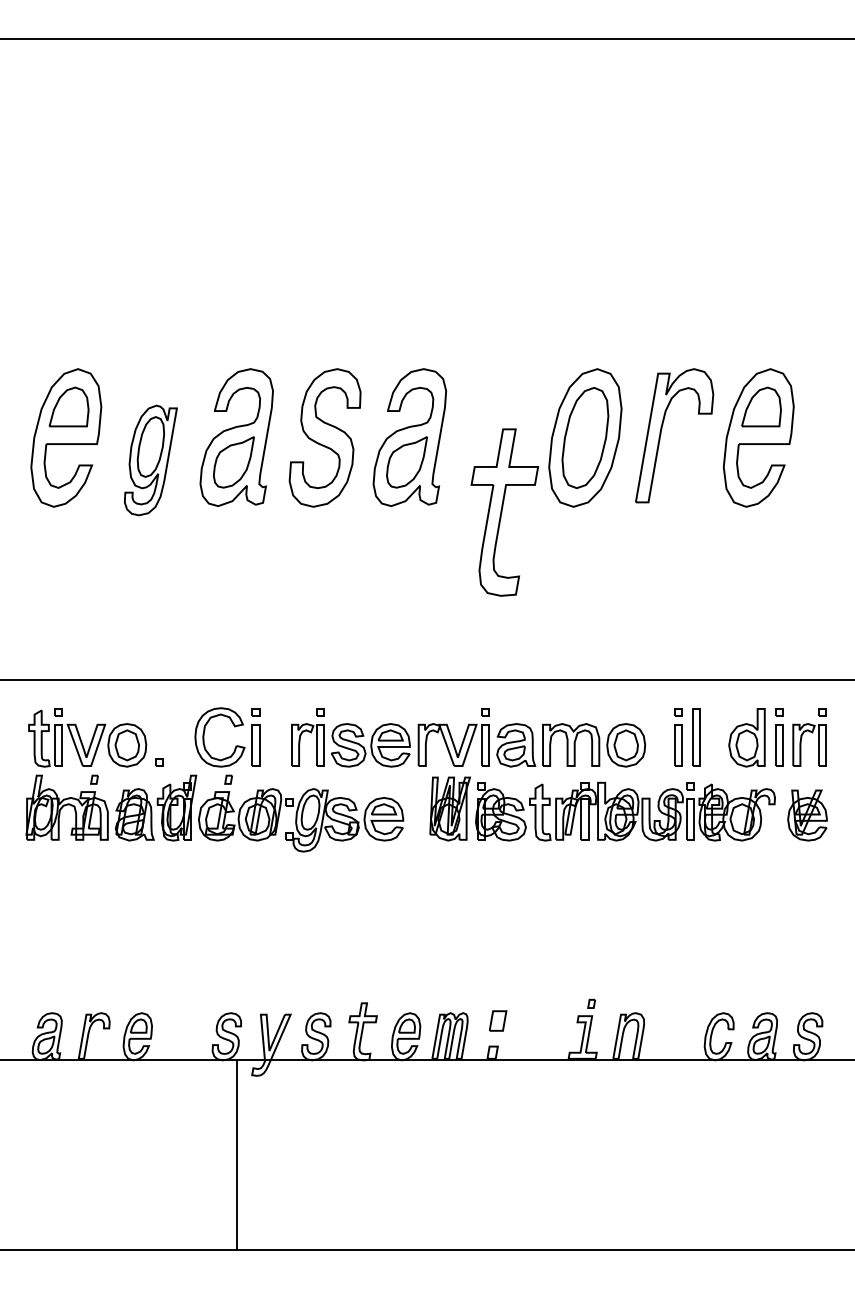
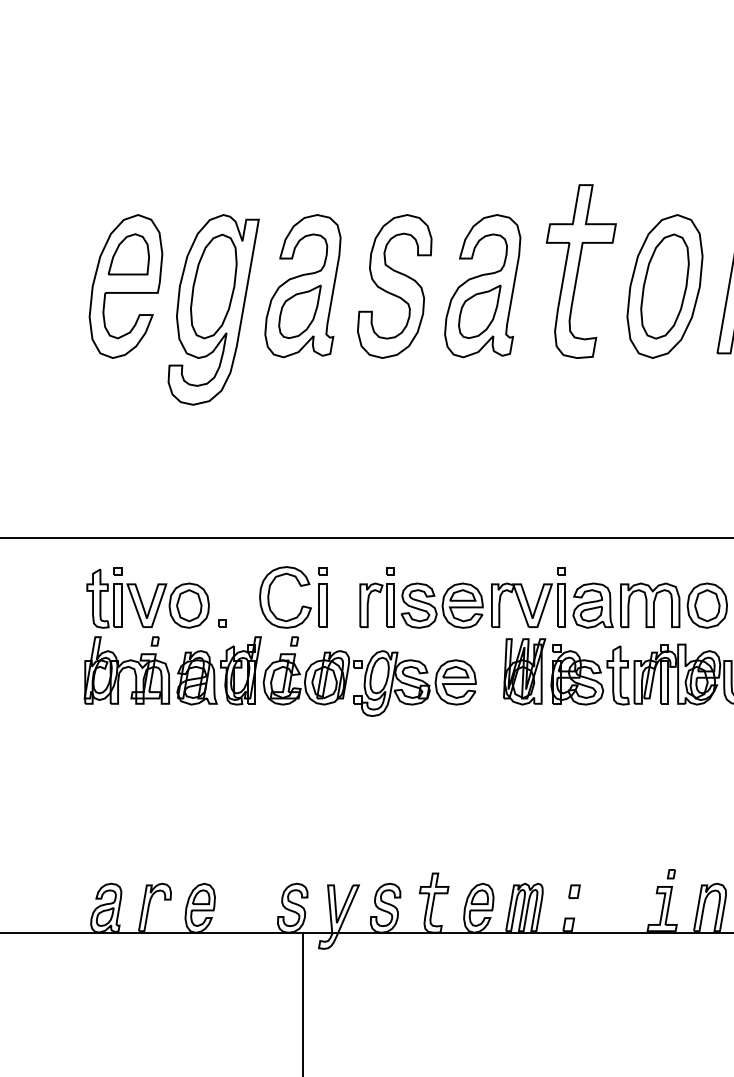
part: (150, 460) -> (213, 309), size x1.67
part: (504, 512) -> (580, 271), moved
part: (498, 1020) -> (574, 891), size x0.62

